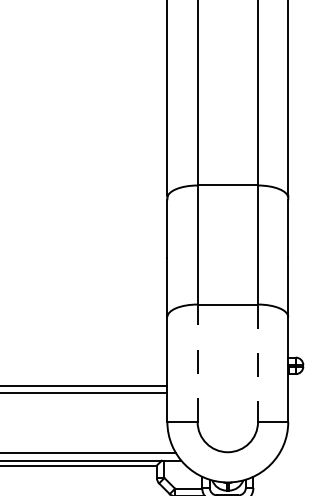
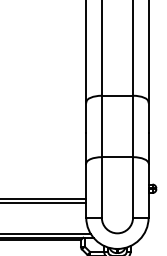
line: (196, 361) -> (101, 186), dashed -> solid
line: (258, 363) -> (133, 187), dashed -> solid

